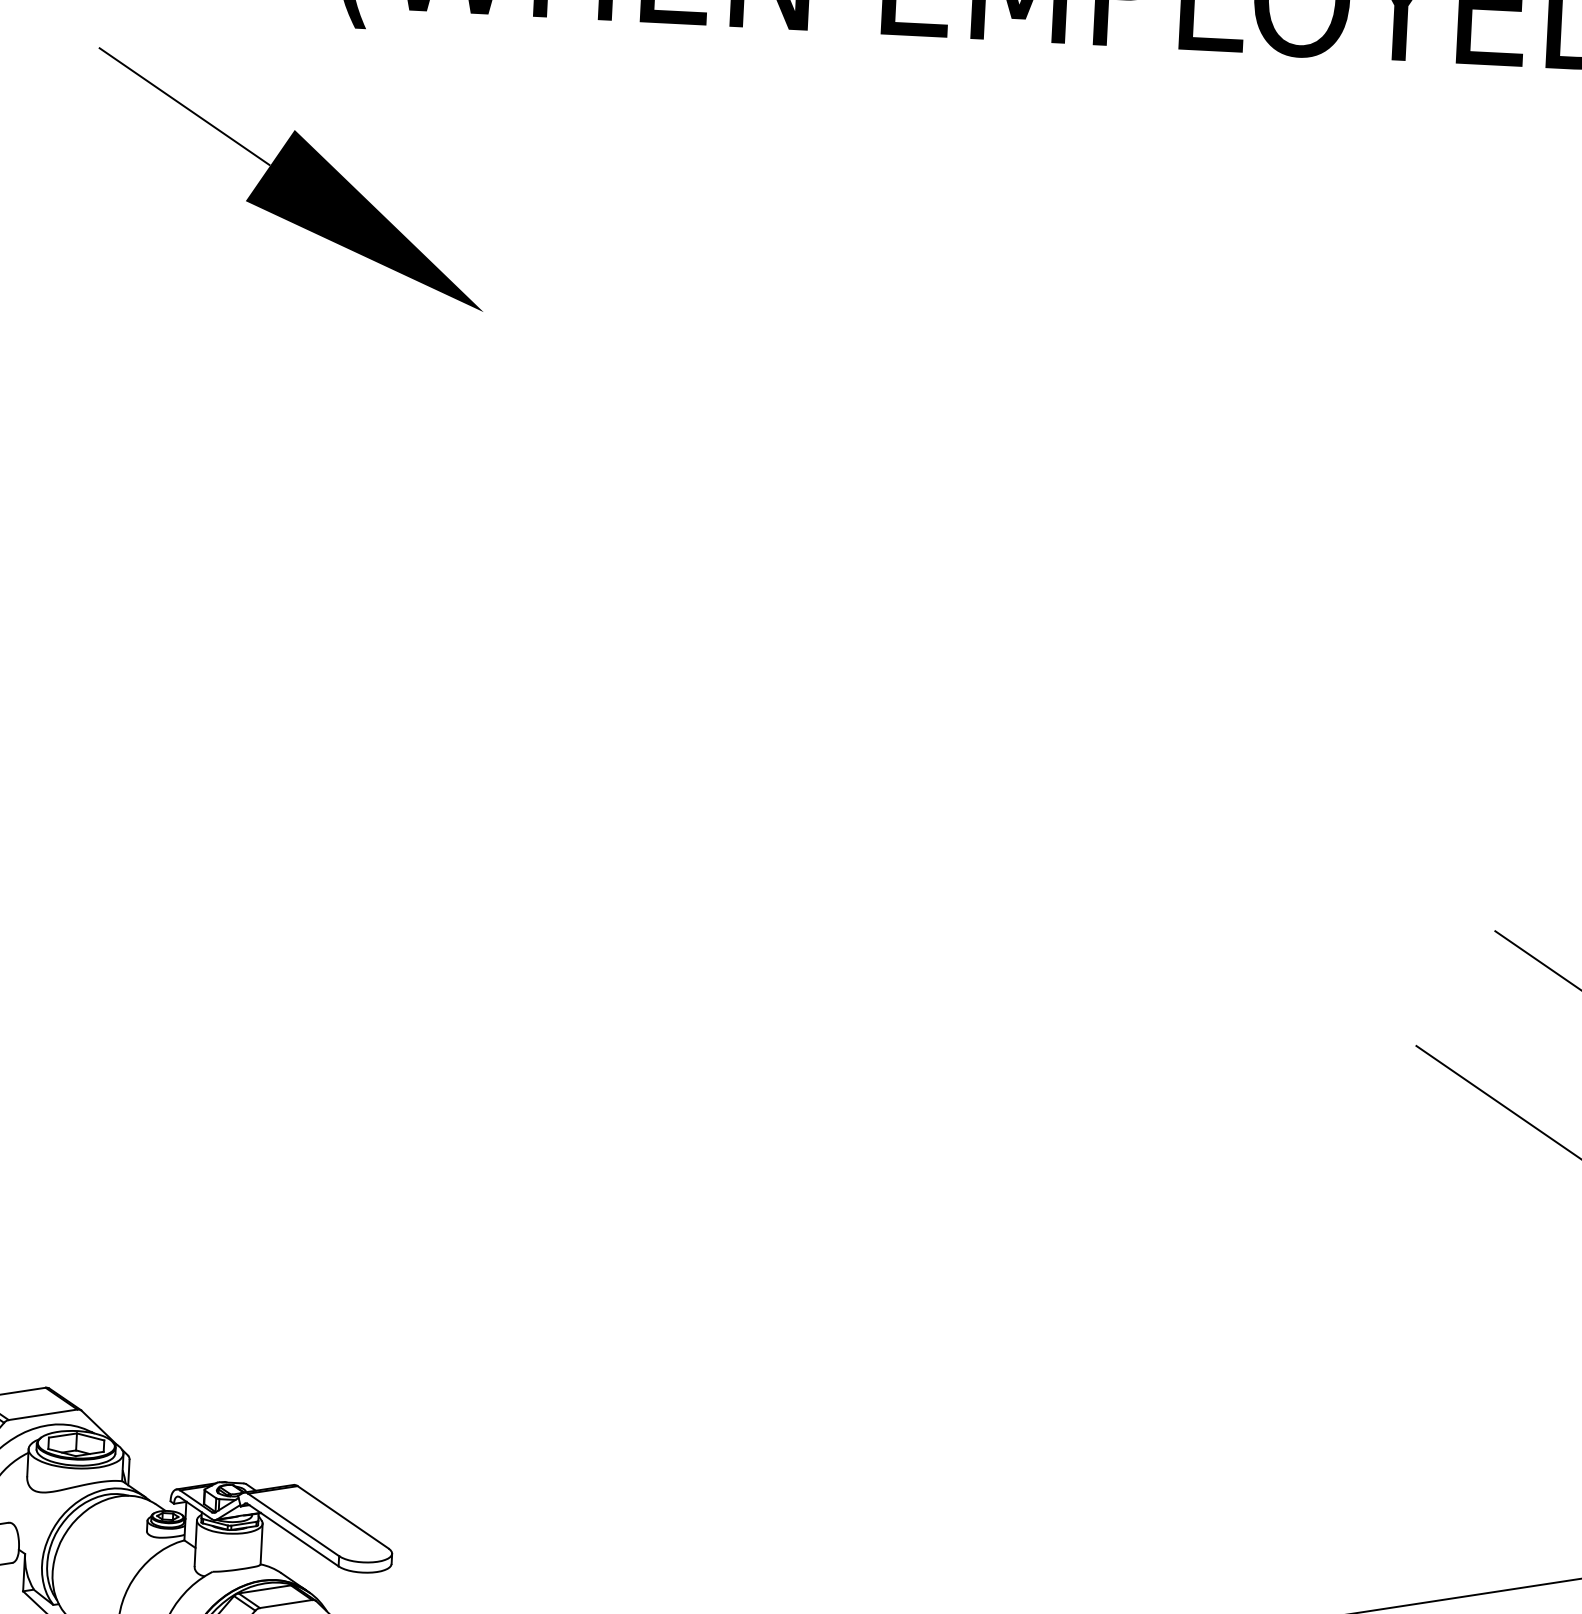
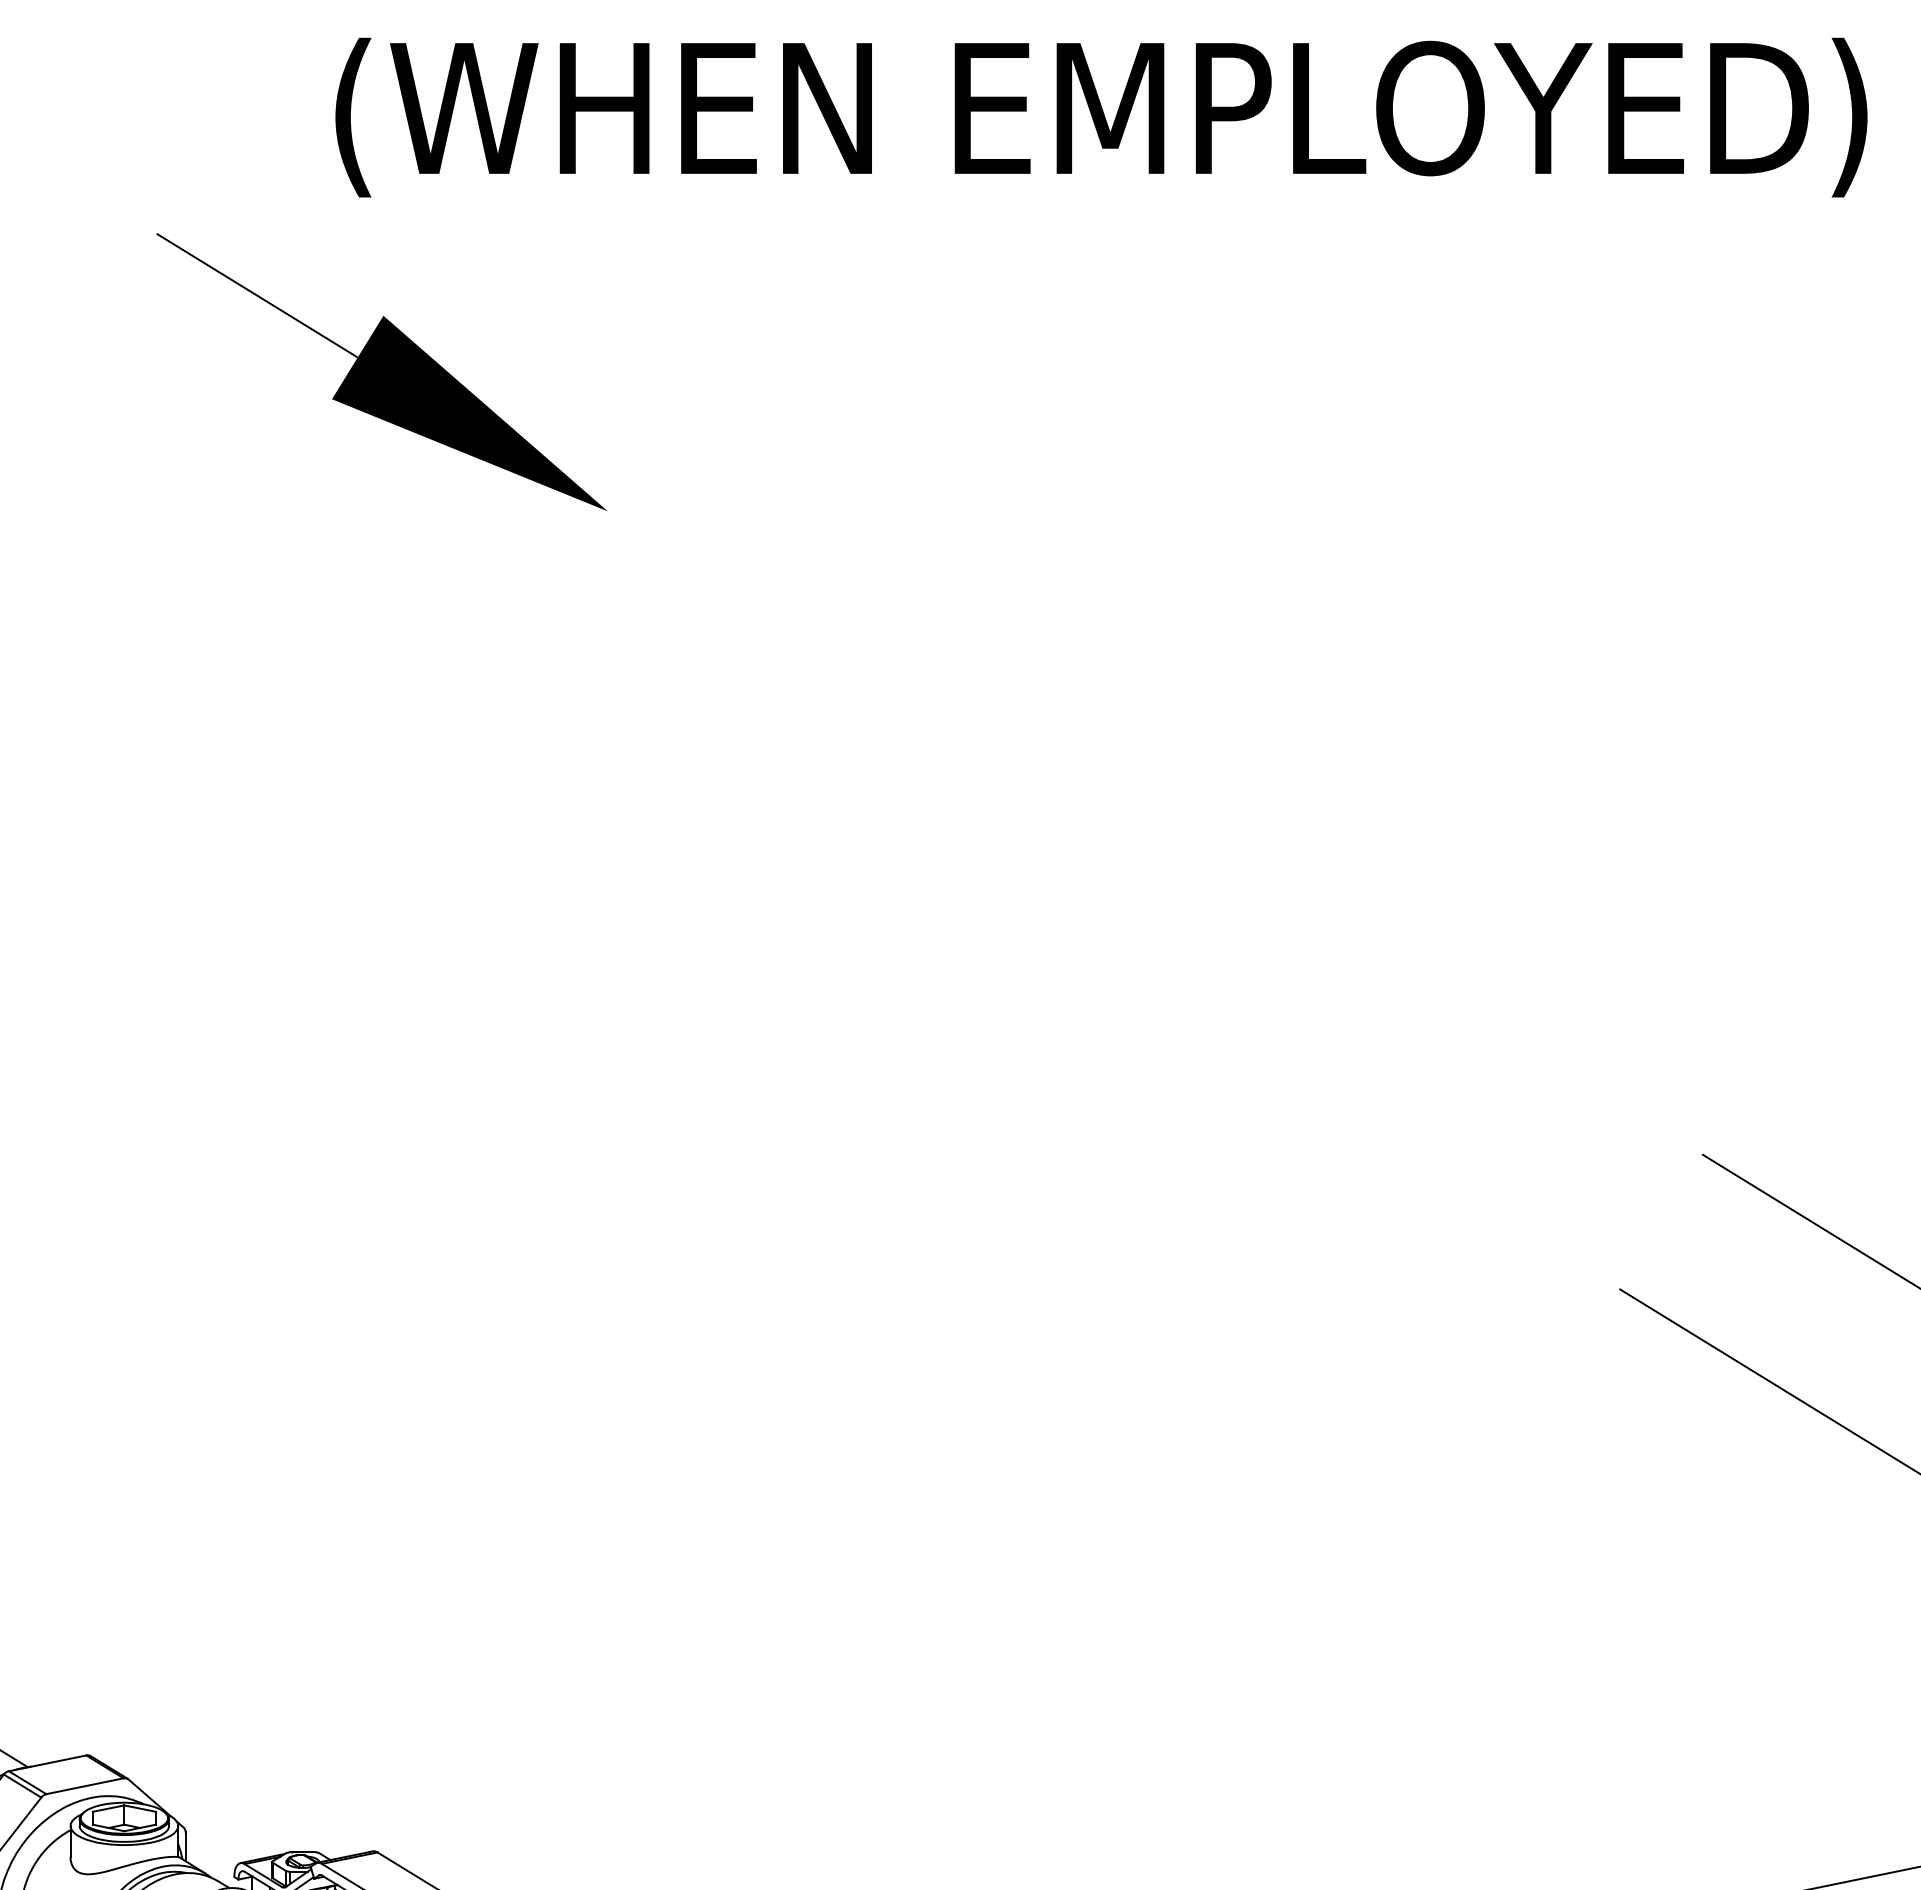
part: (290, 179) -> (381, 372), moved

